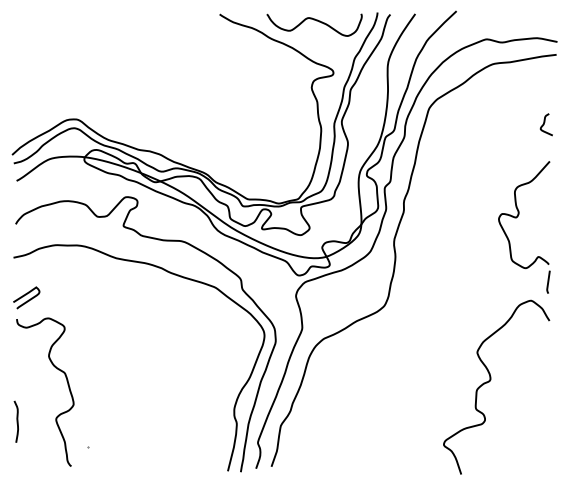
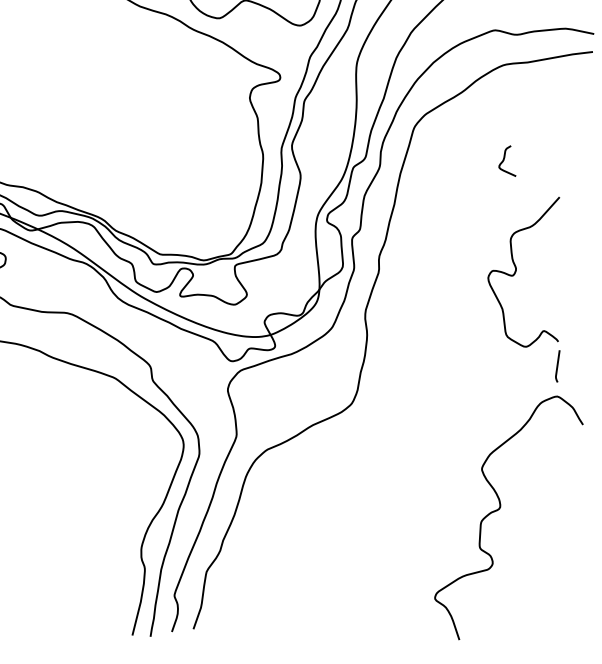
curve: (544, 124) -> (504, 160), moved
part: (516, 218) -> (512, 277), moved

